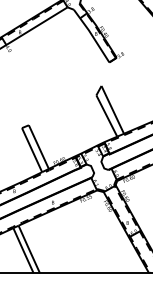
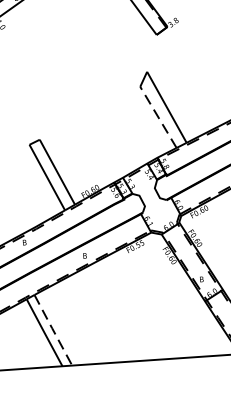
line: (106, 115) -> (157, 116), solid -> dashed
line: (28, 248) -> (52, 328), solid -> dashed

